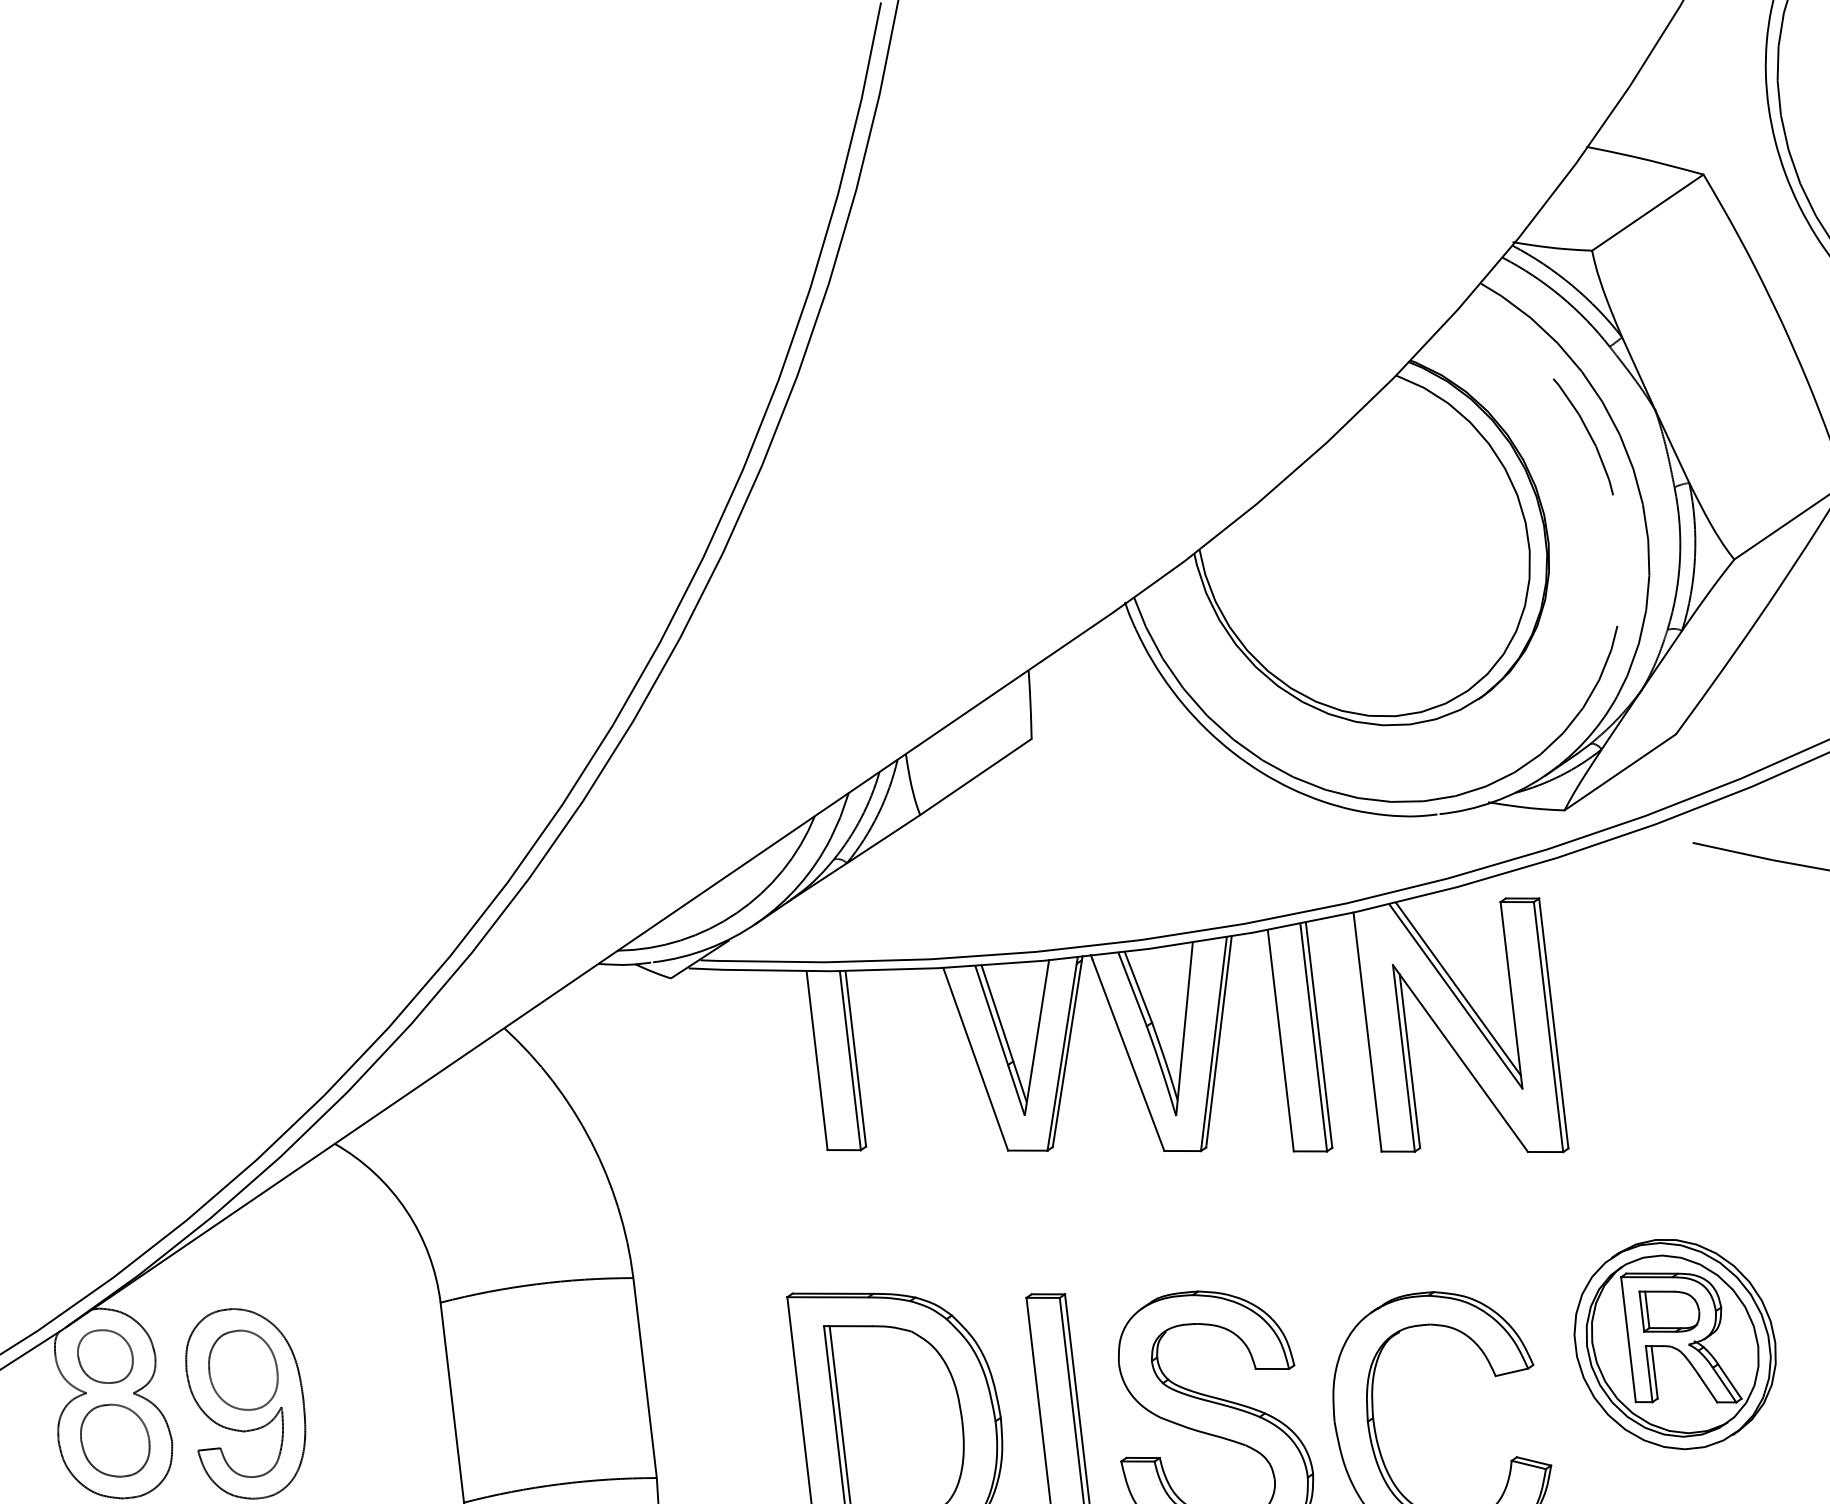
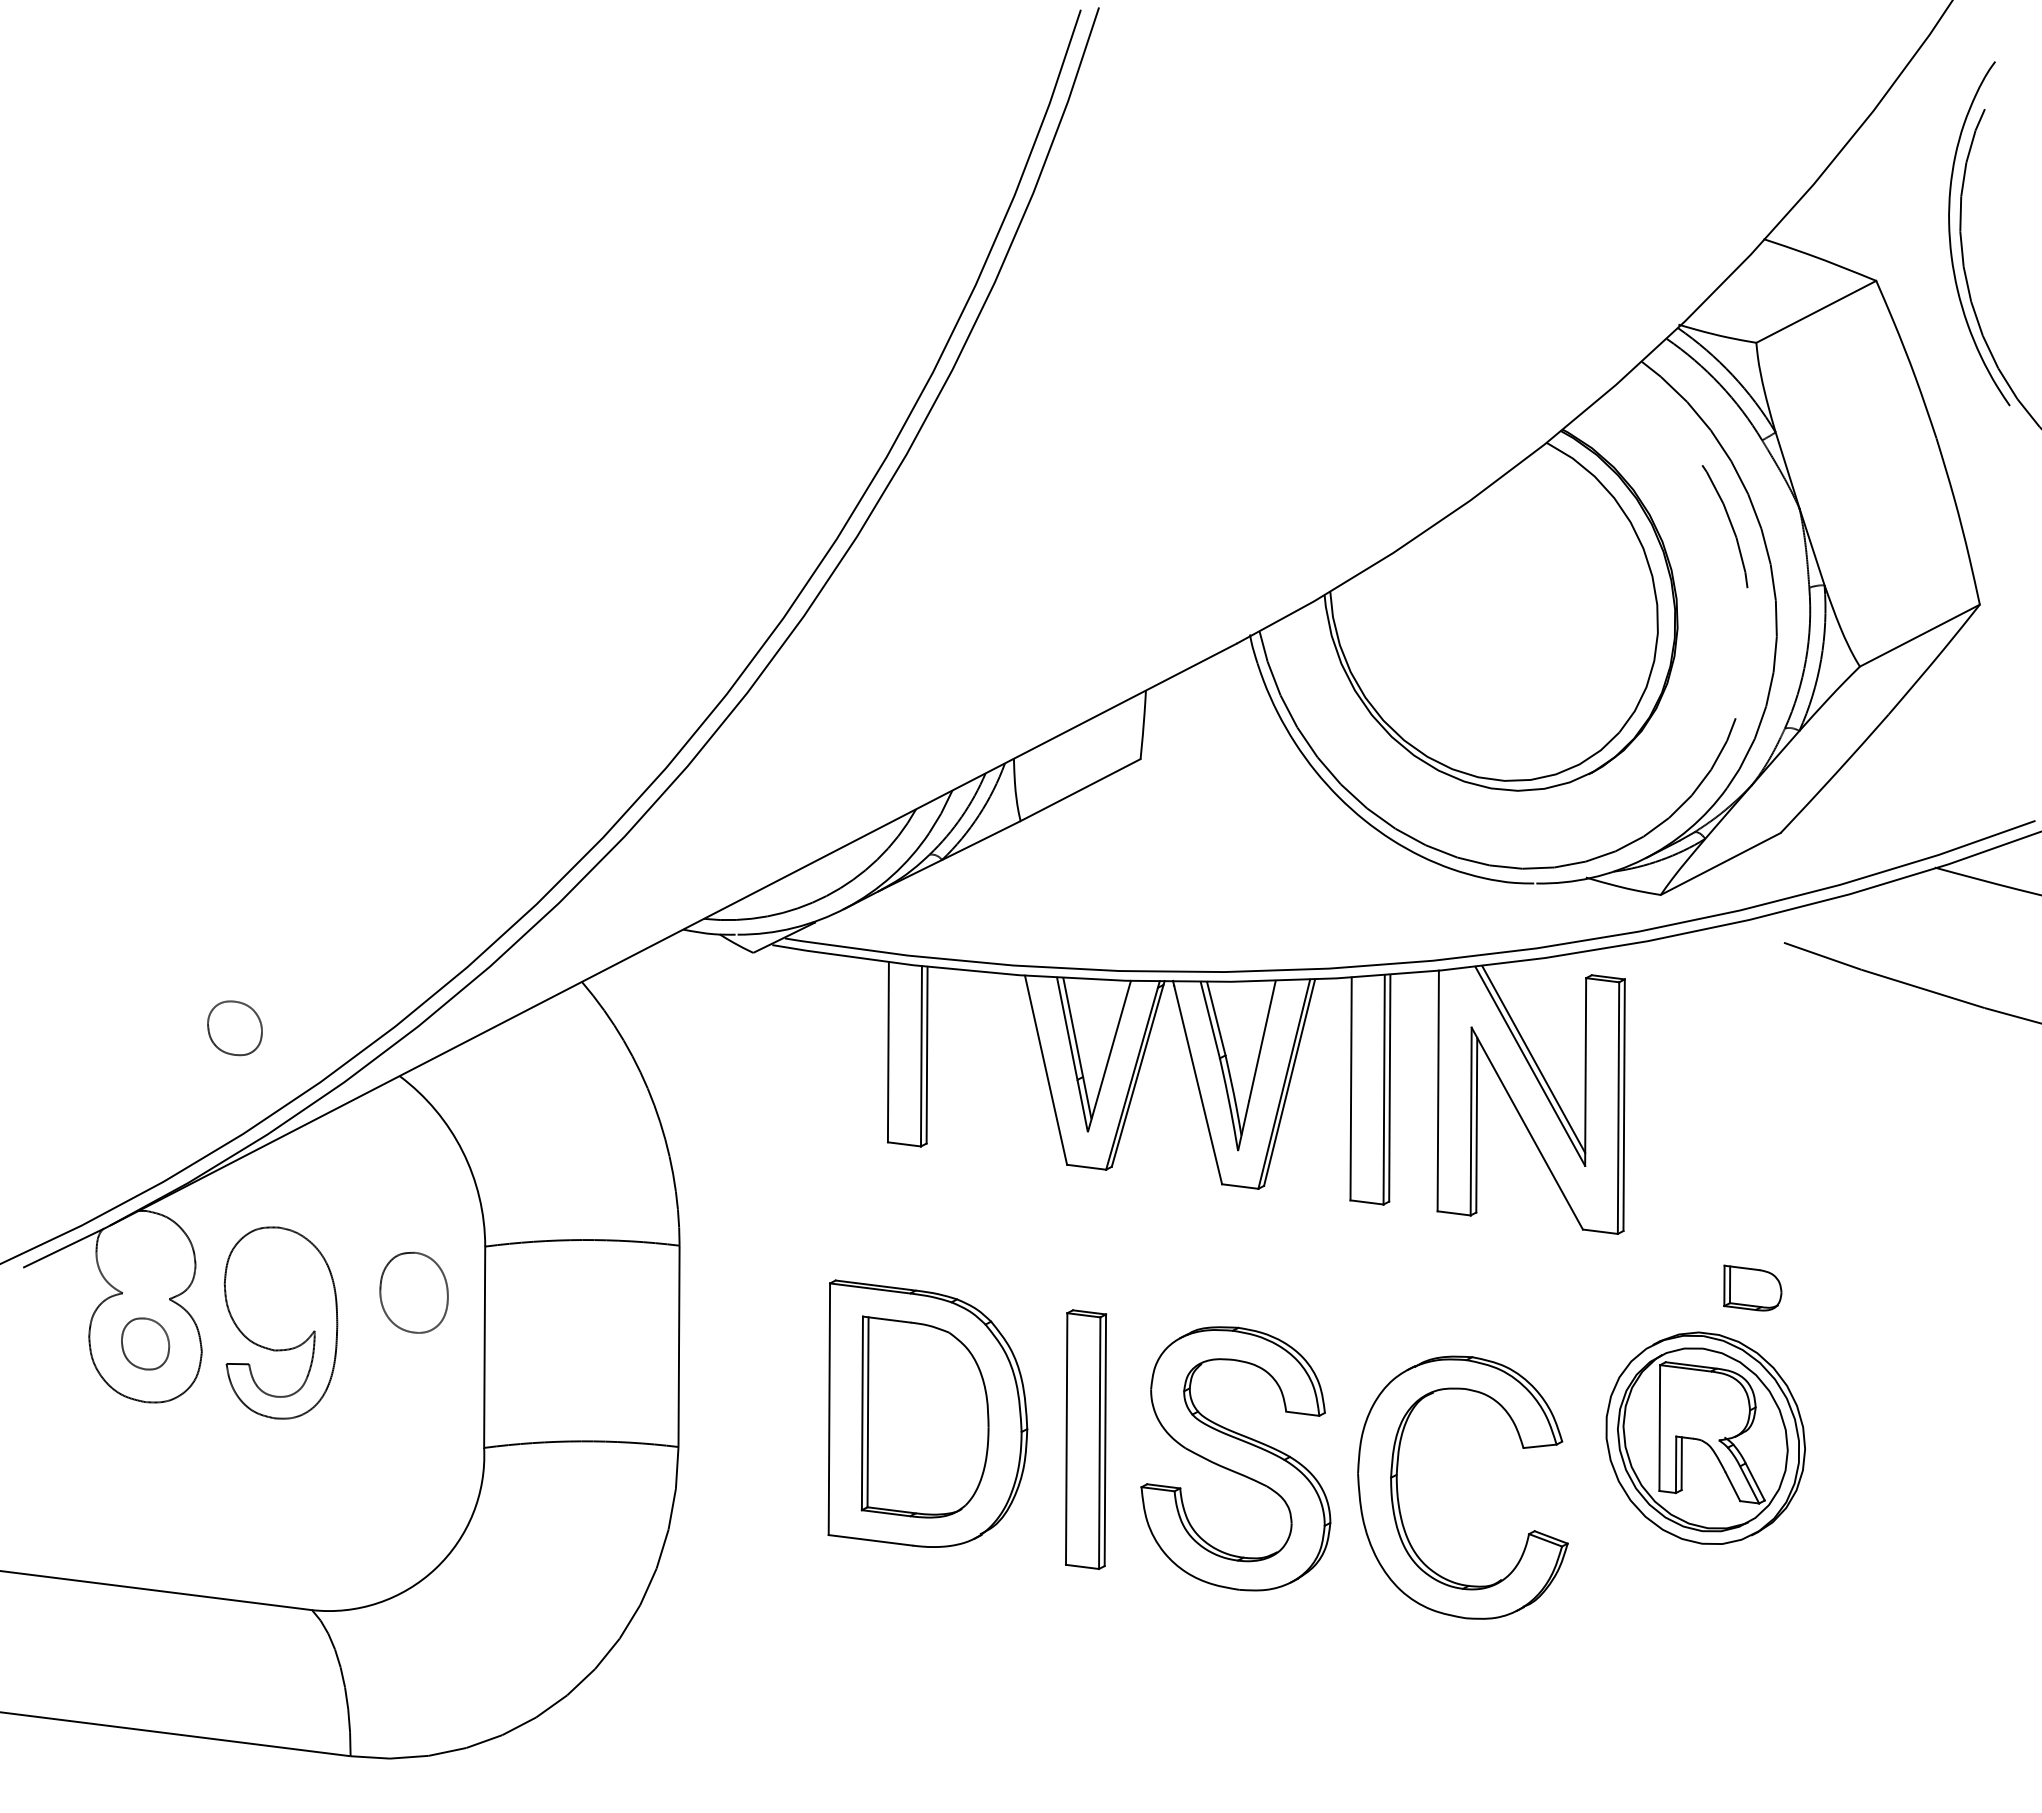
part: (1669, 1309) -> (1752, 1287), moved
part: (104, 1356) -> (234, 1028), moved
part: (242, 1370) -> (413, 1292), moved
part: (115, 1440) -> (145, 1343), size x0.7

